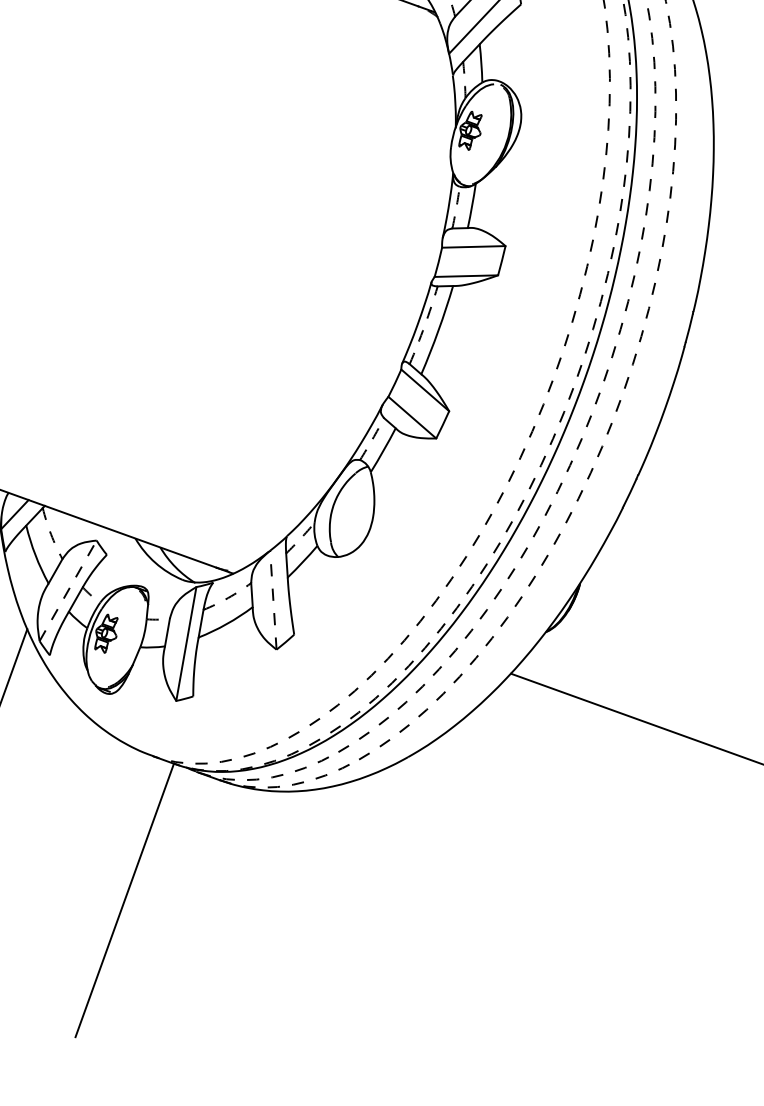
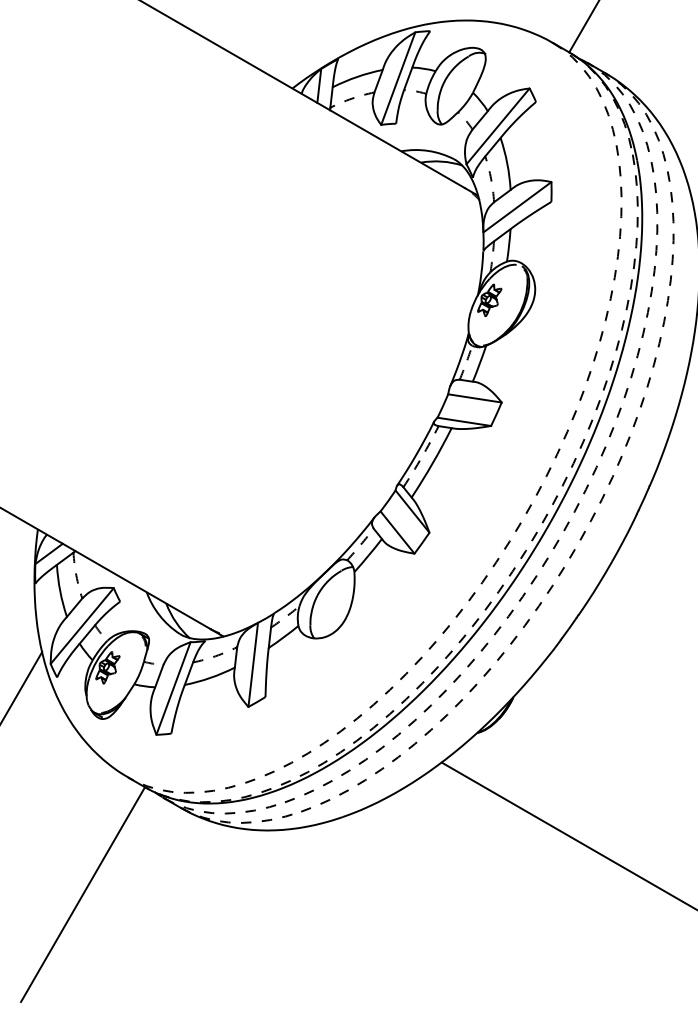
line: (68, 590) -> (82, 625), dashed -> solid
line: (273, 599) -> (253, 664), dashed -> solid

